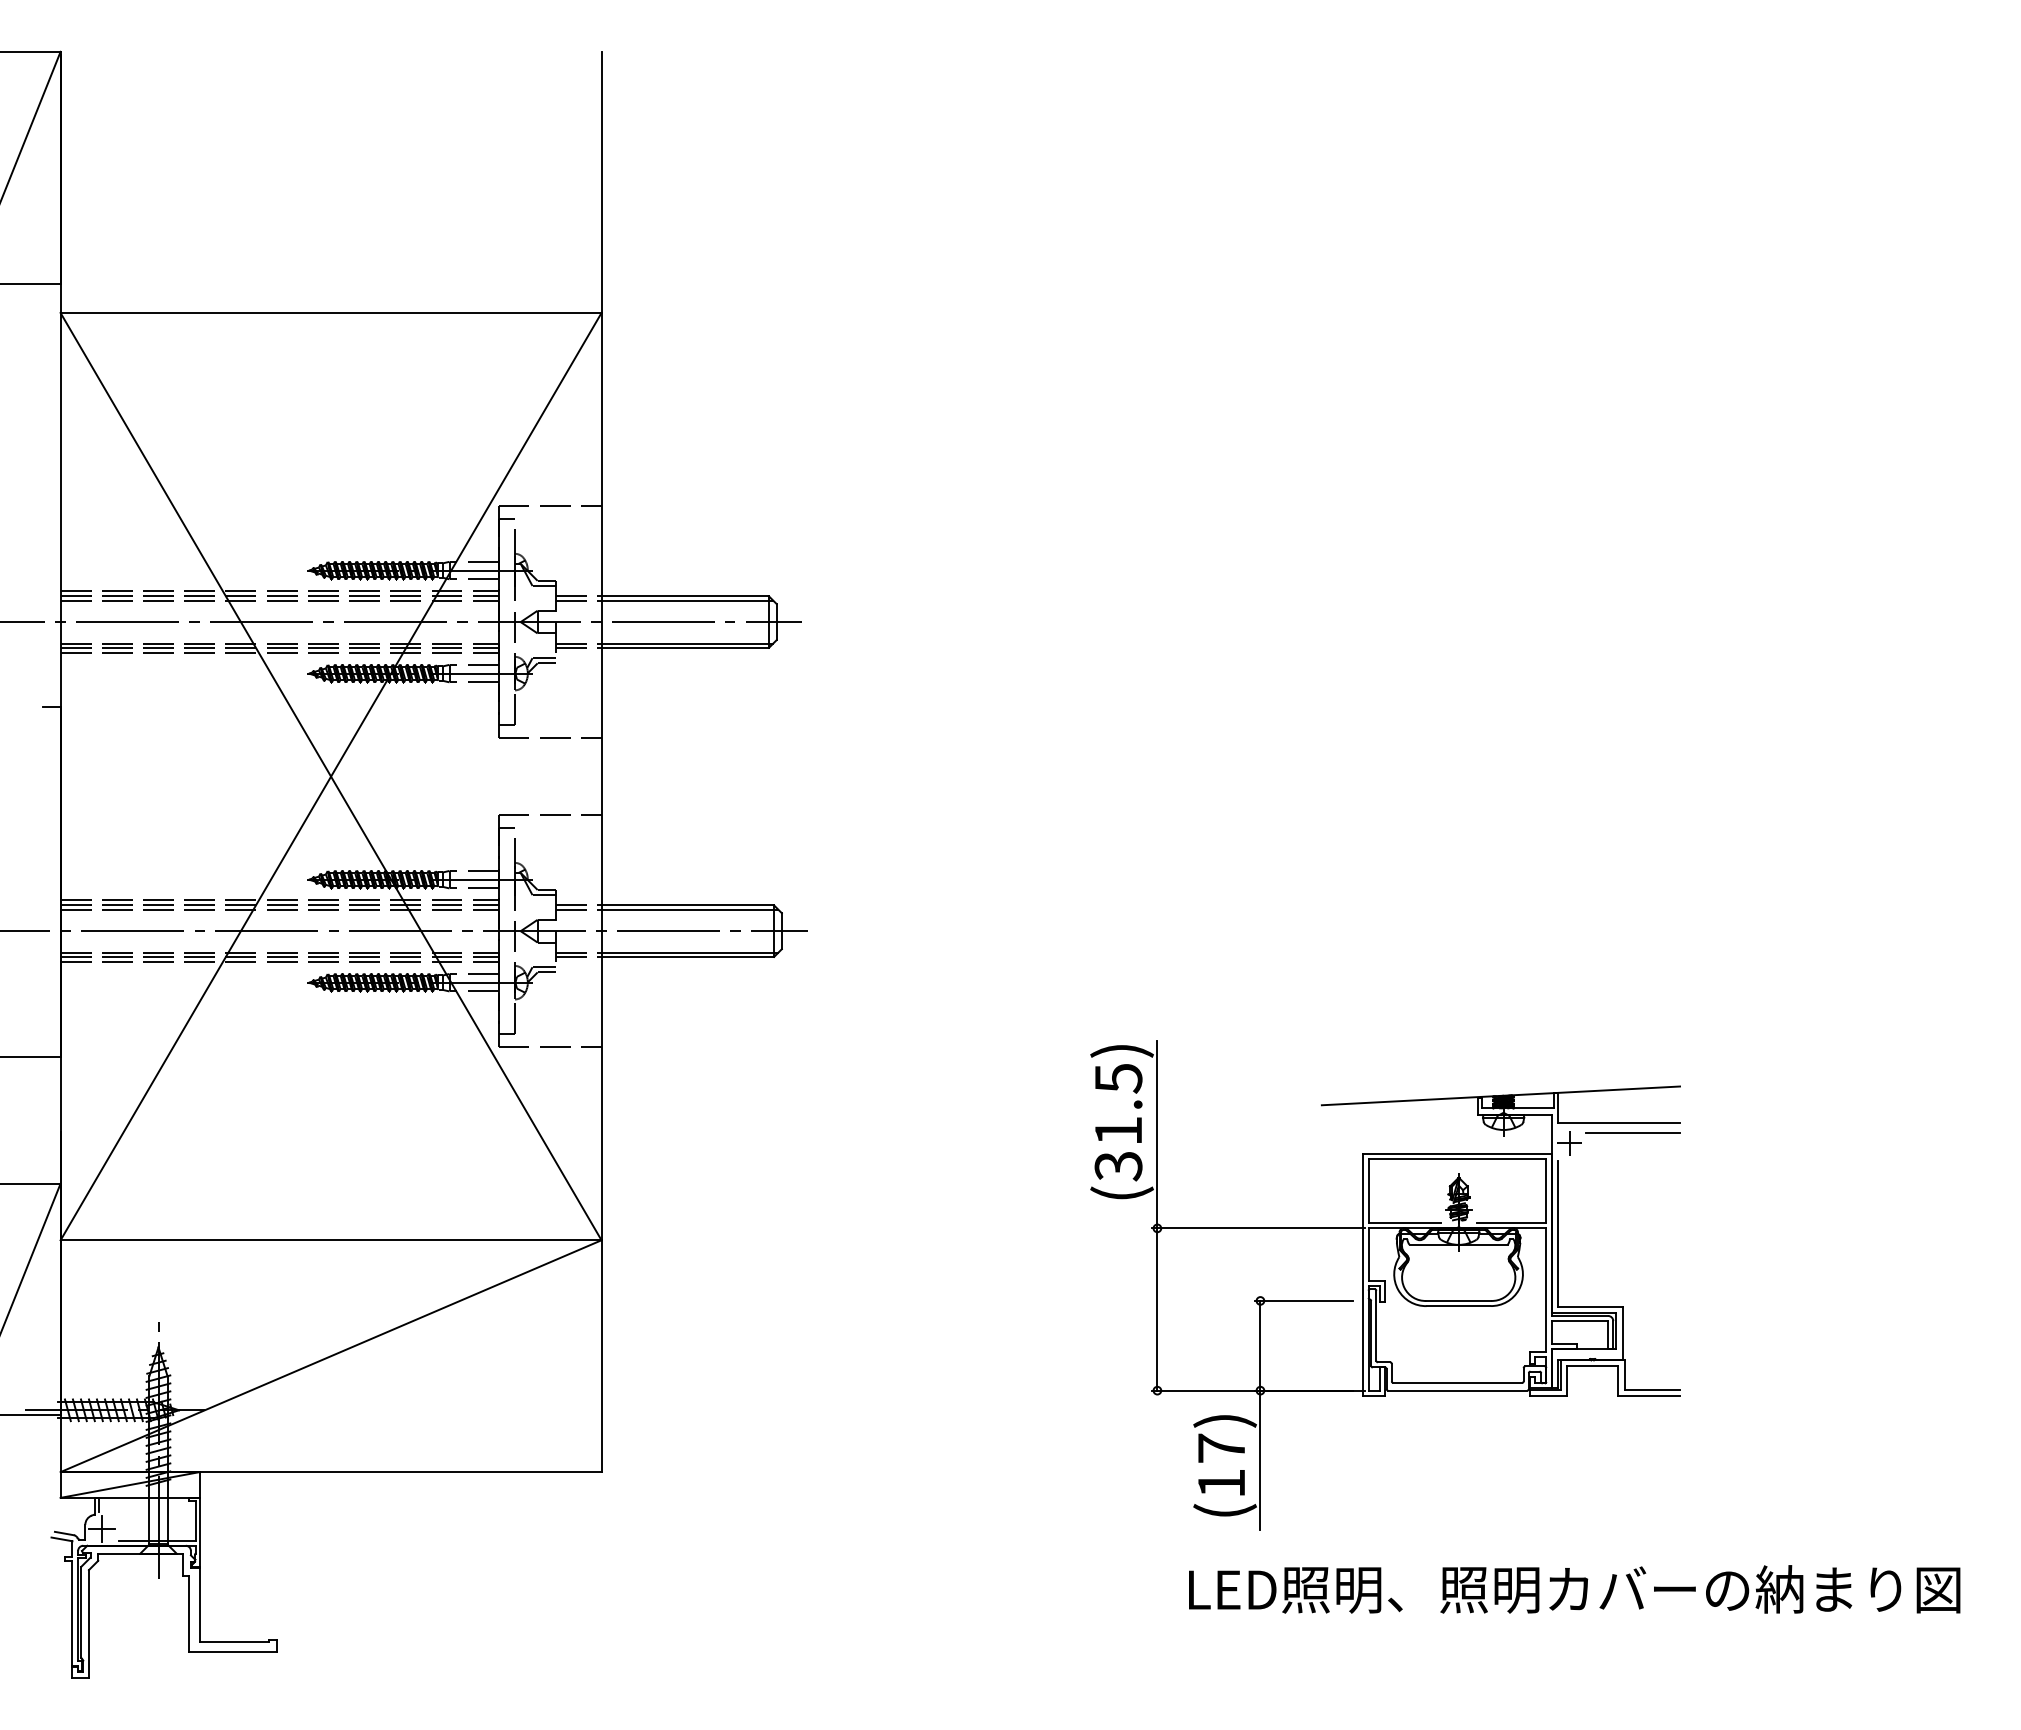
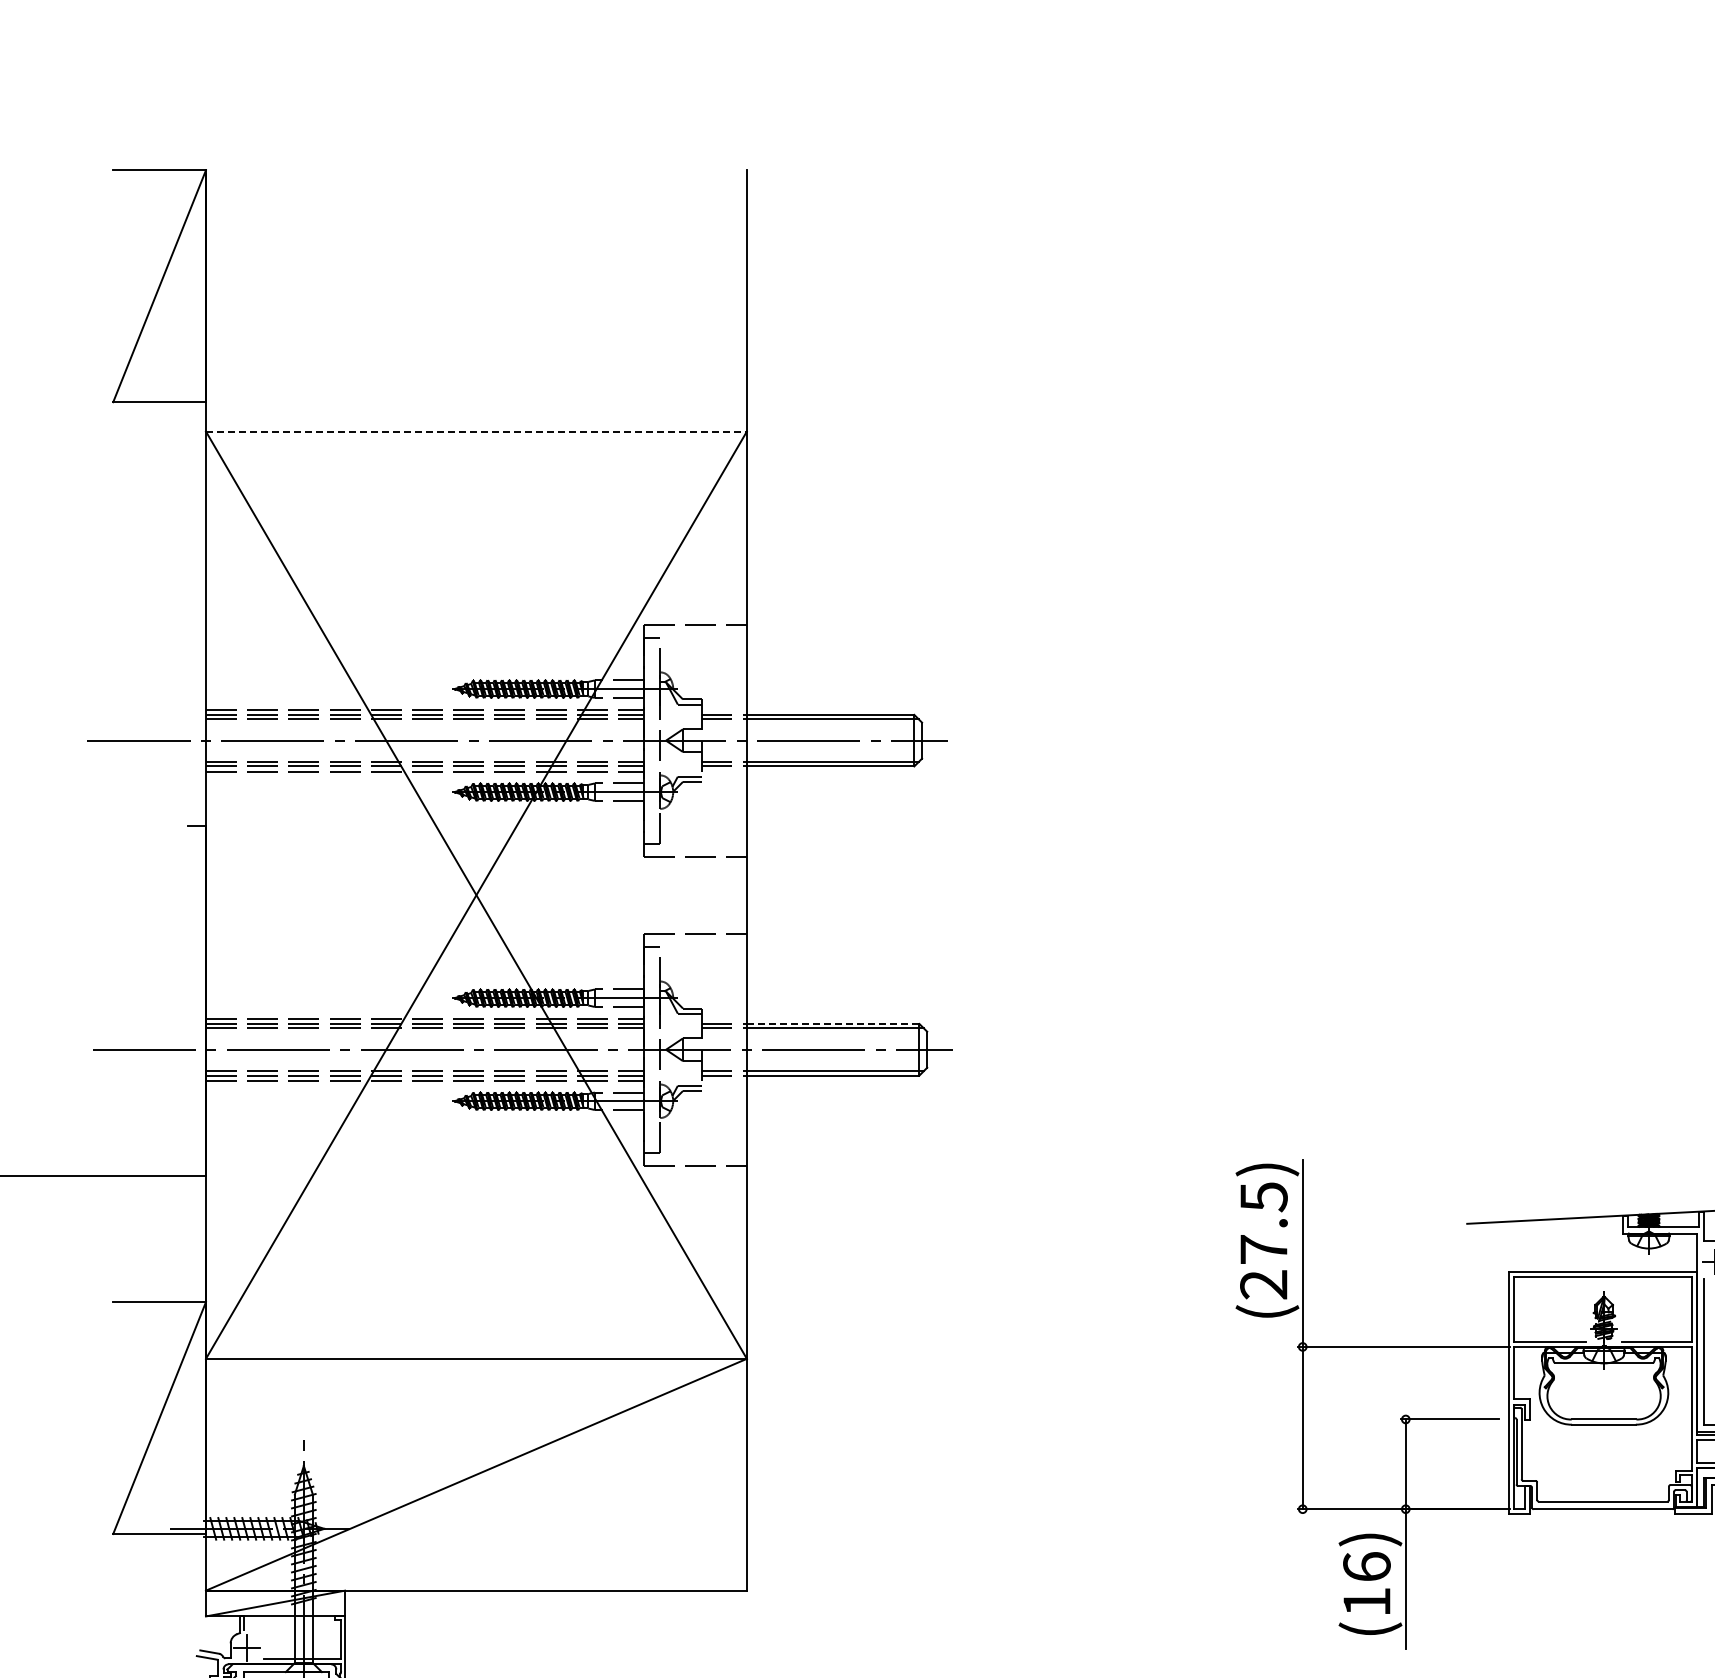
line: (331, 313) -> (476, 432), solid -> dashed
line: (688, 905) -> (833, 1024), solid -> dashed
text: (1118, 1148) -> (1263, 1267), (31.5) -> (27.5)
text: (1221, 1447) -> (1366, 1566), (17) -> (16)

